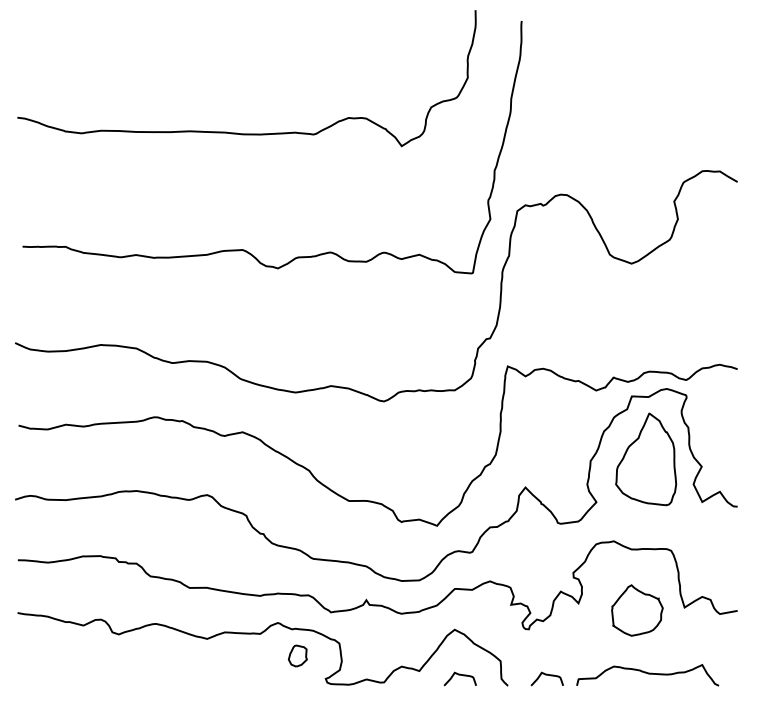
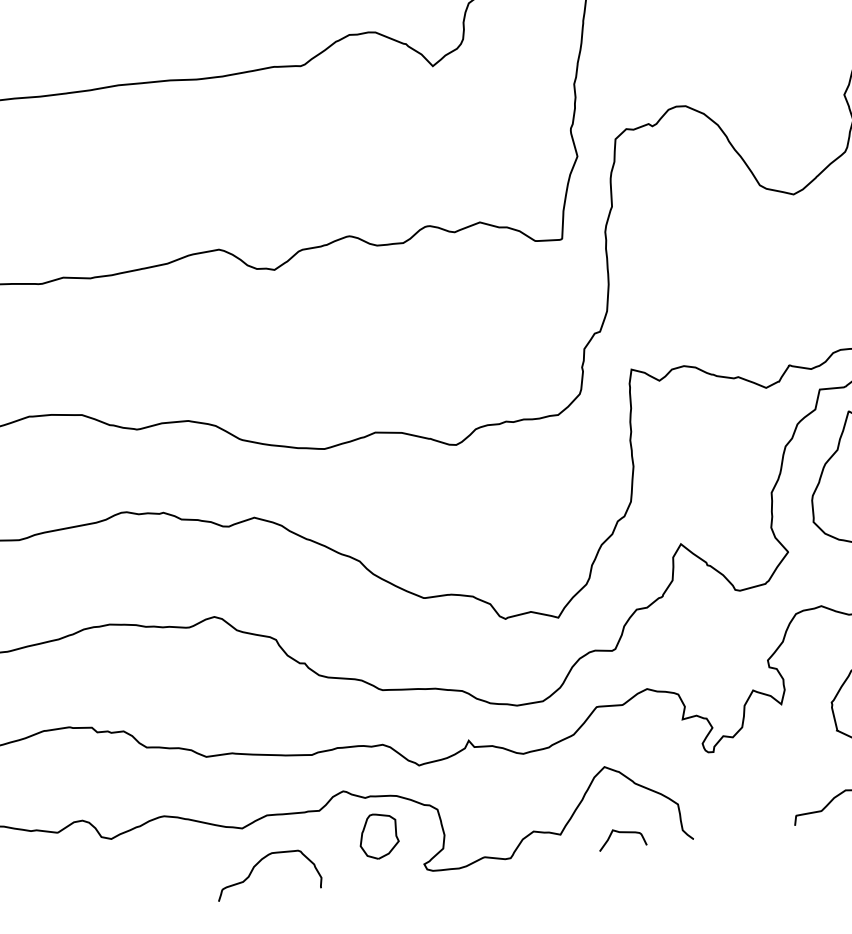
part: (297, 655) -> (378, 835), size x1.43
curve: (215, 664) -> (259, 864), added
curve: (546, 675) -> (748, 816), removed

